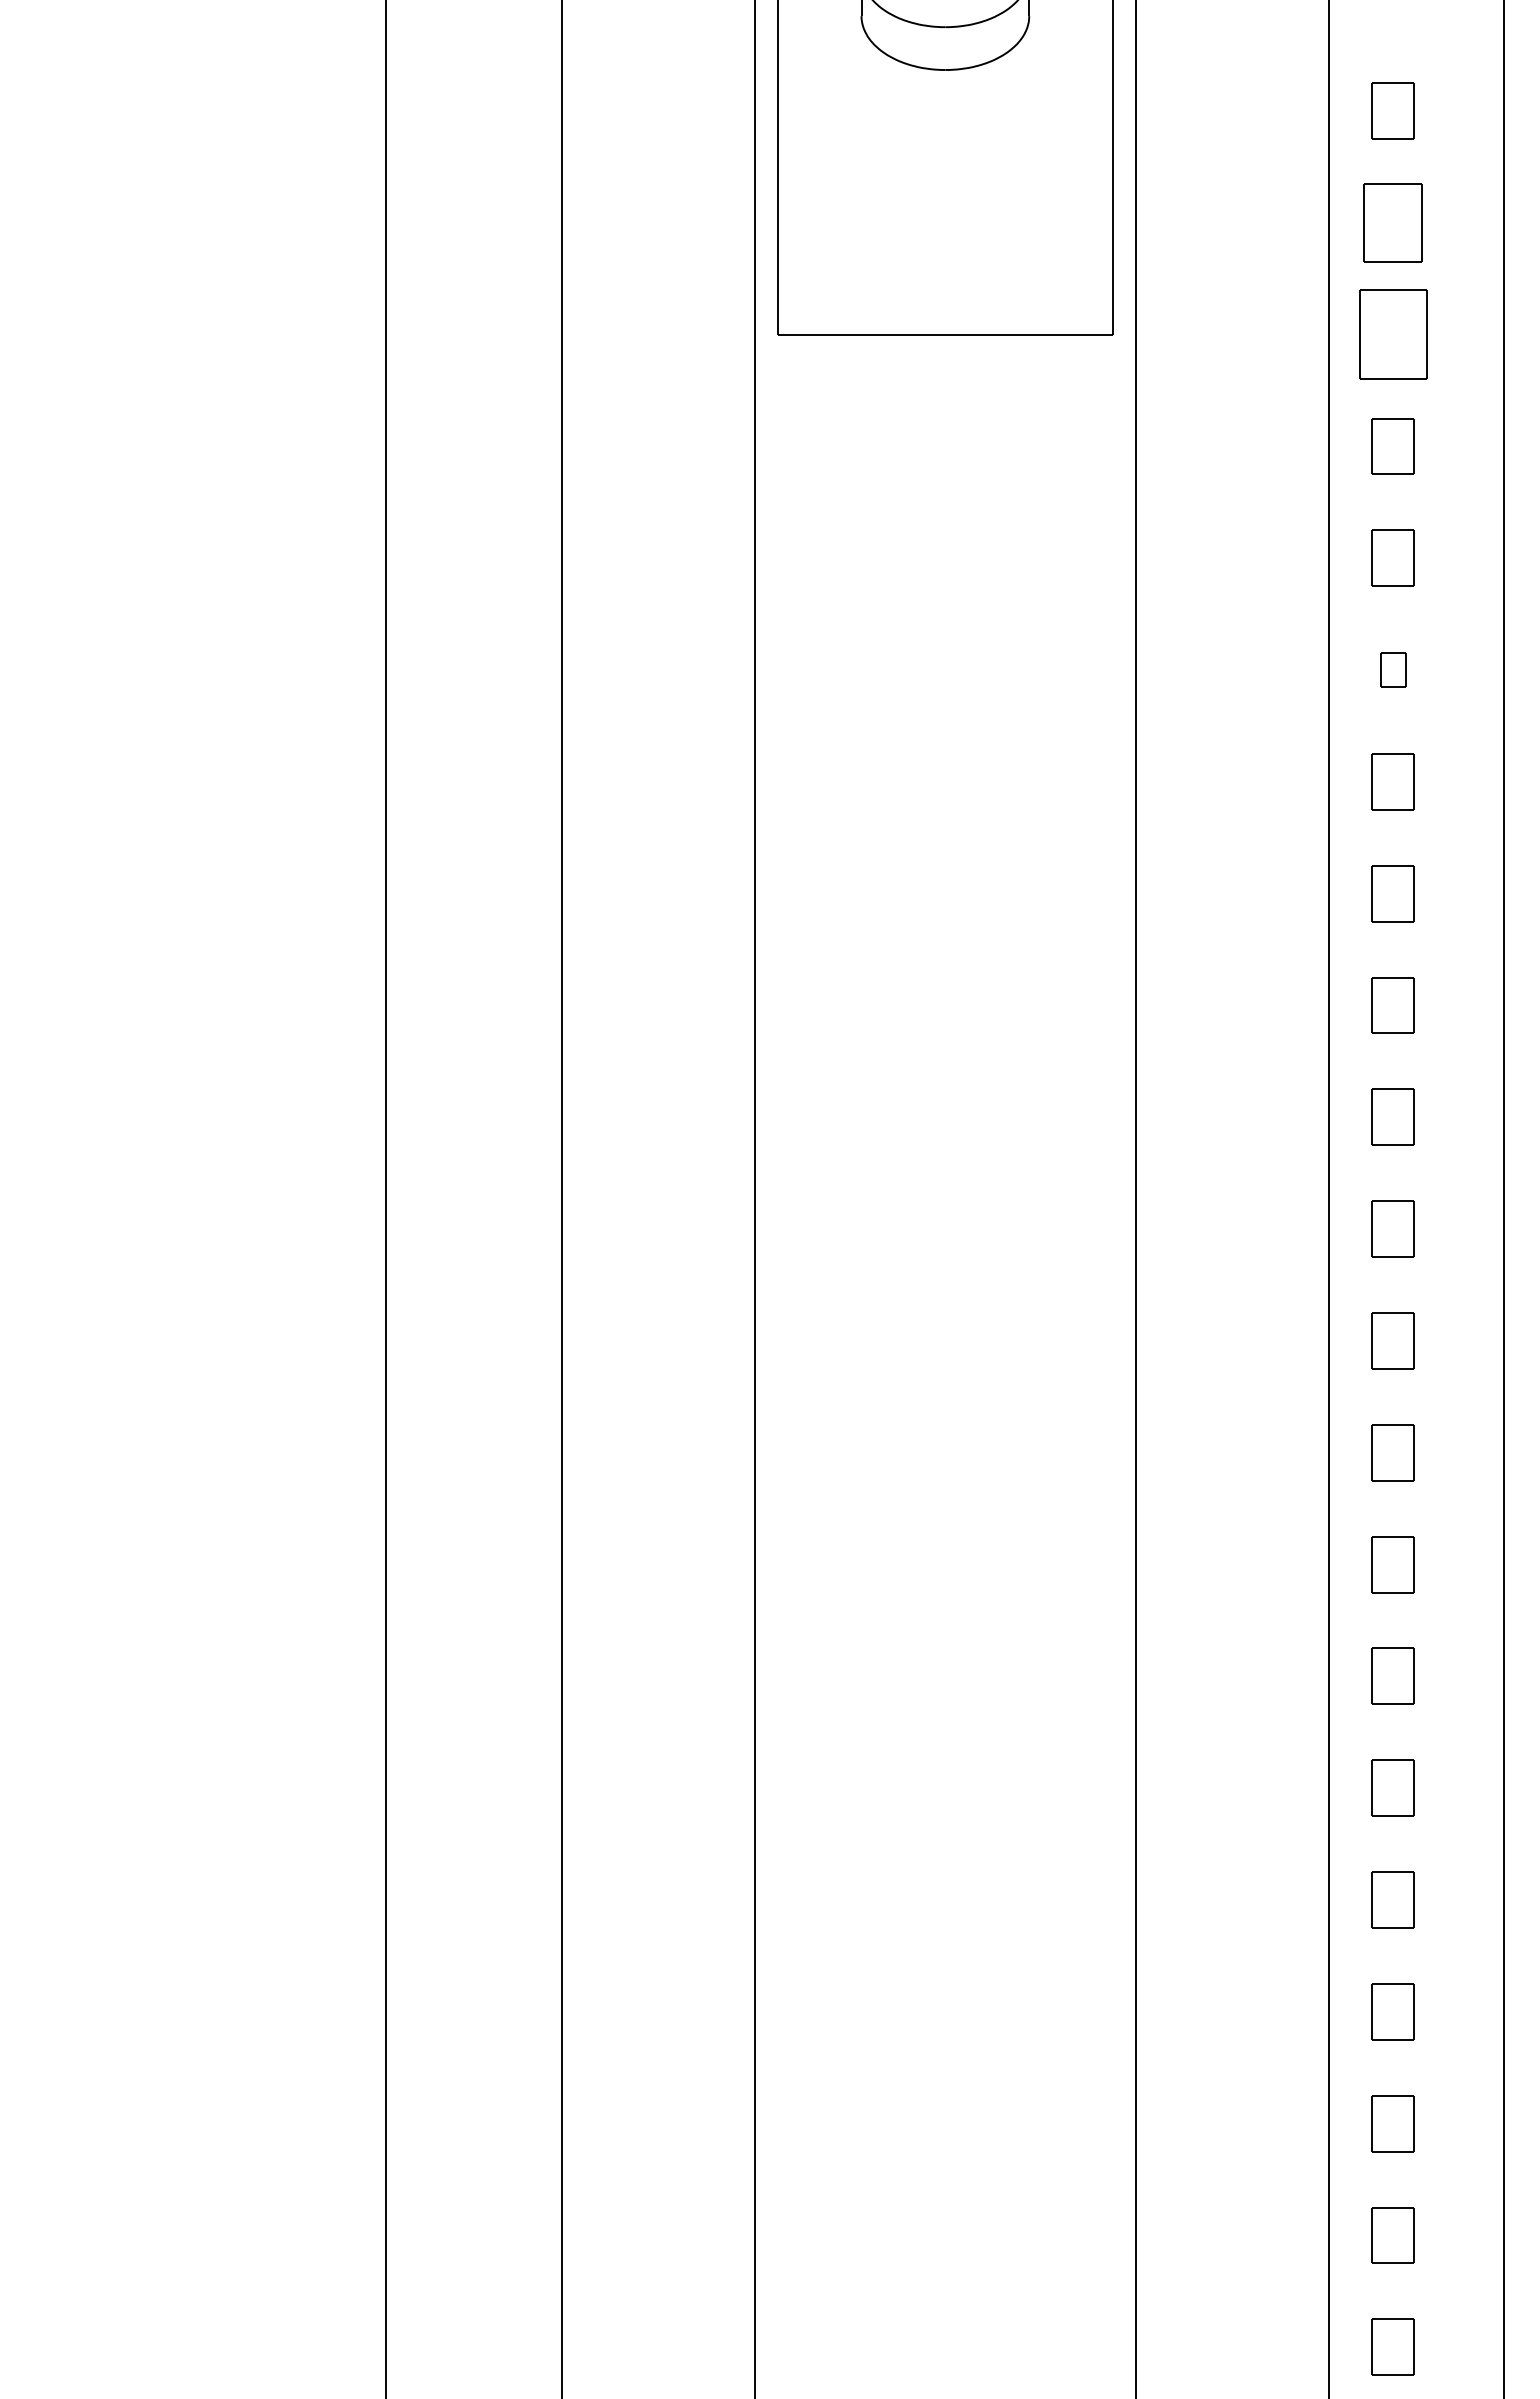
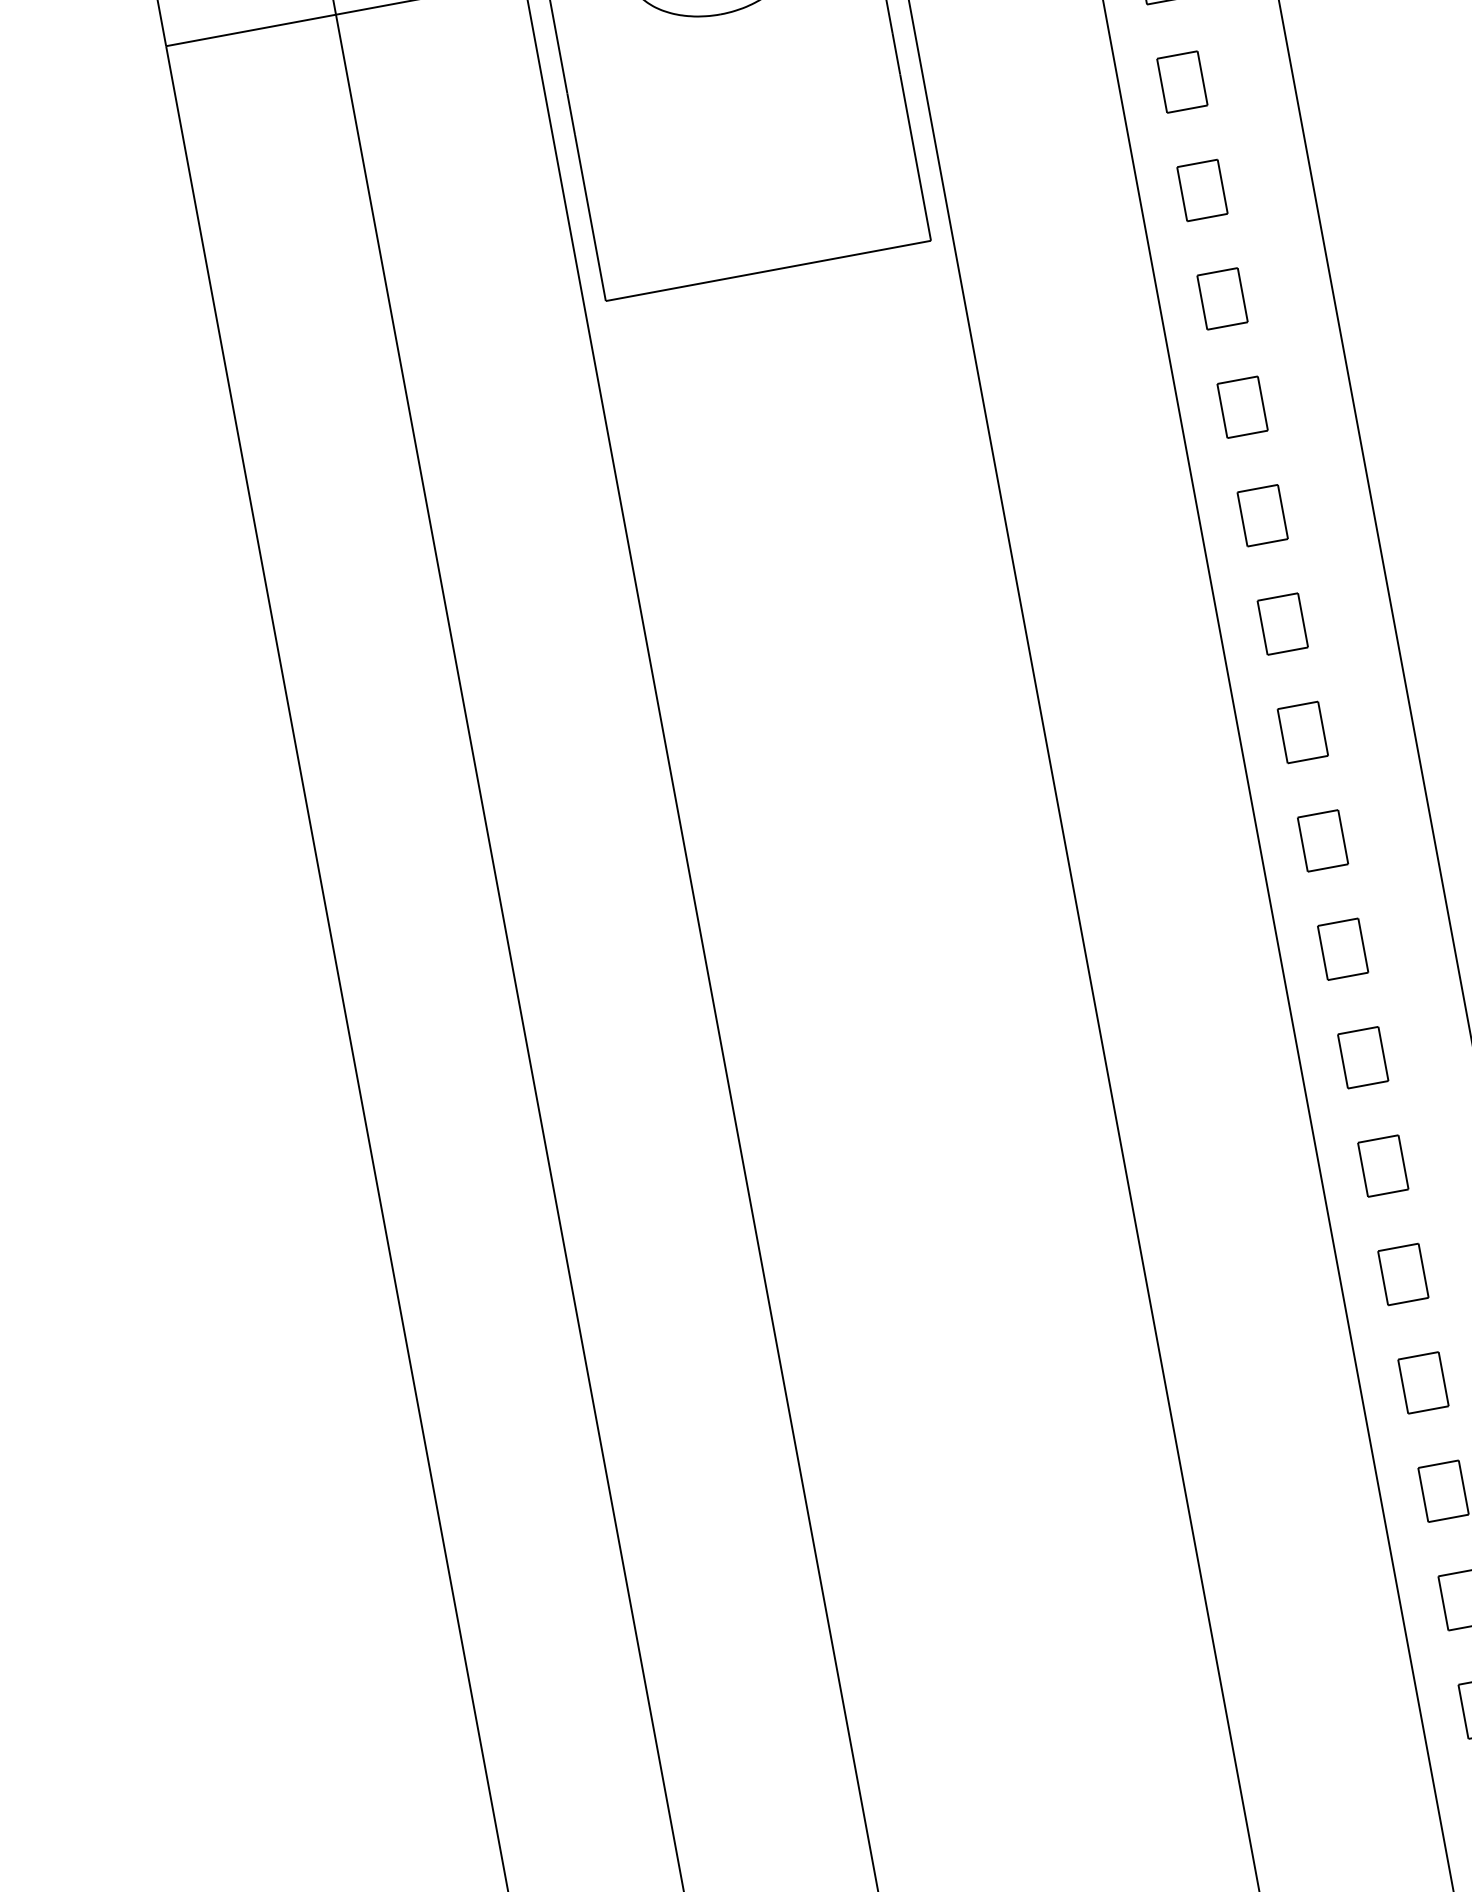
part: (1392, 222) -> (1181, 81), size x0.71
part: (1392, 334) -> (1201, 190), size x0.62
part: (1392, 669) -> (1262, 515), size x1.67

